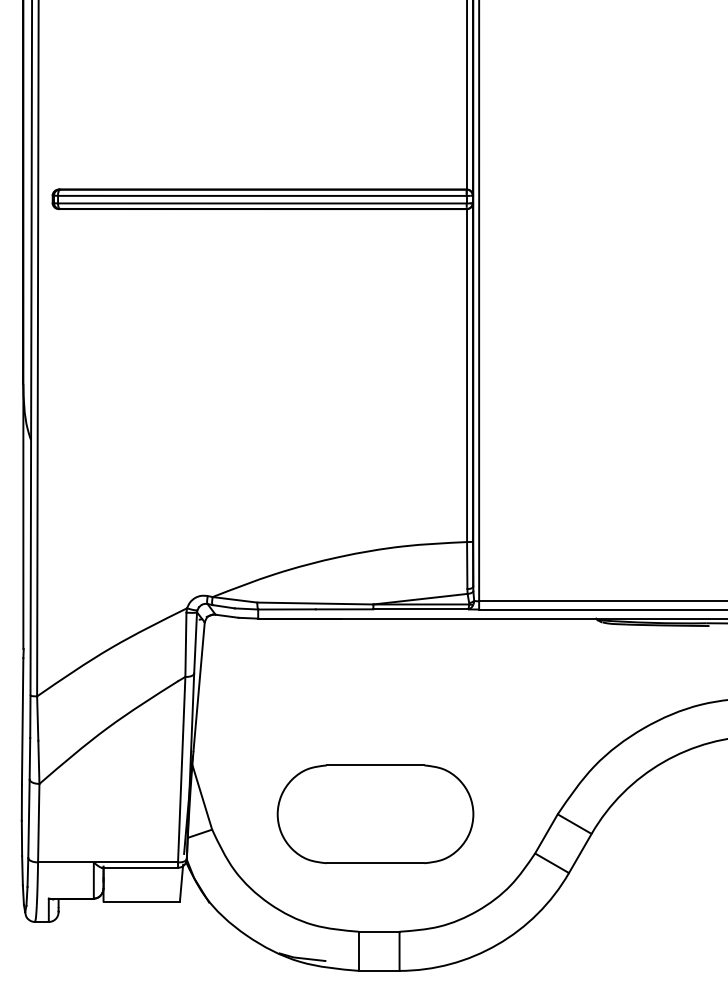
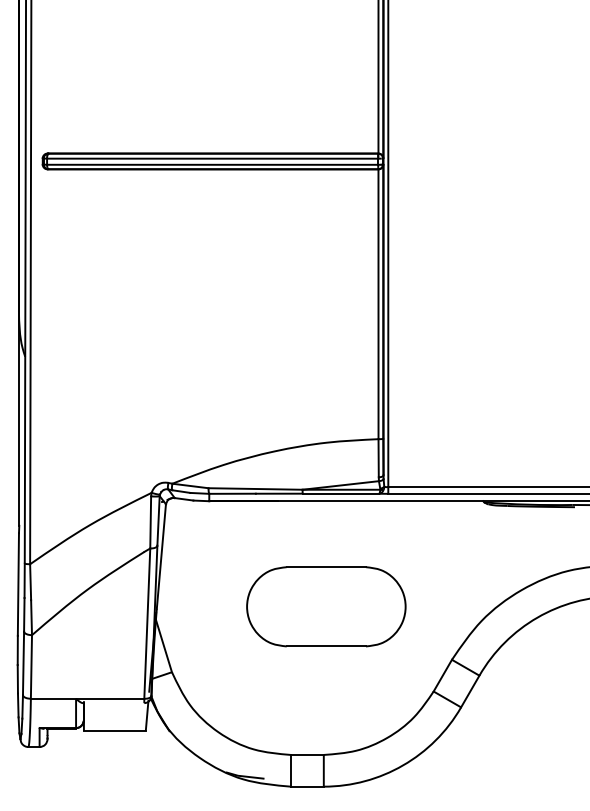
part: (375, 813) -> (326, 606), moved
line: (140, 868) -> (113, 703), removed

